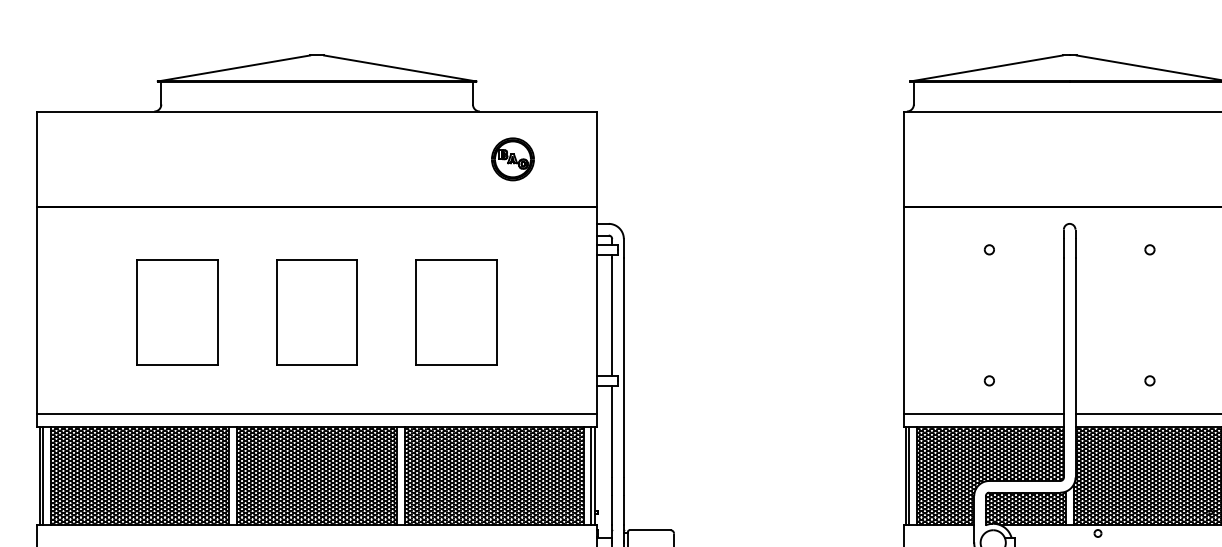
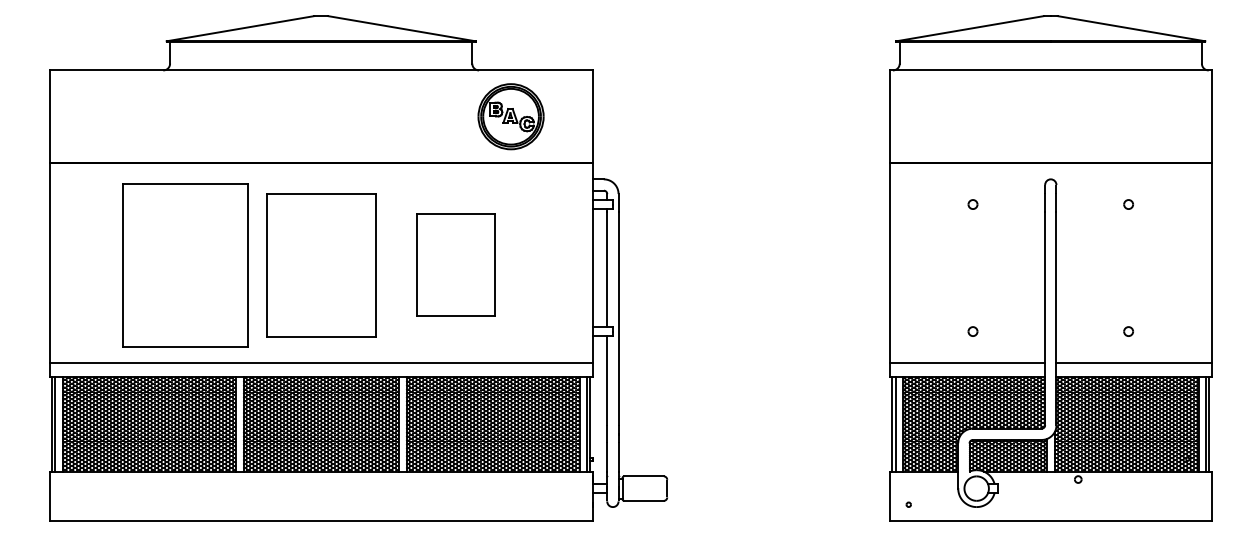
part: (512, 159) -> (510, 116), size x1.6
part: (177, 311) -> (185, 264), size x1.6
part: (316, 311) -> (320, 264), size x1.4

